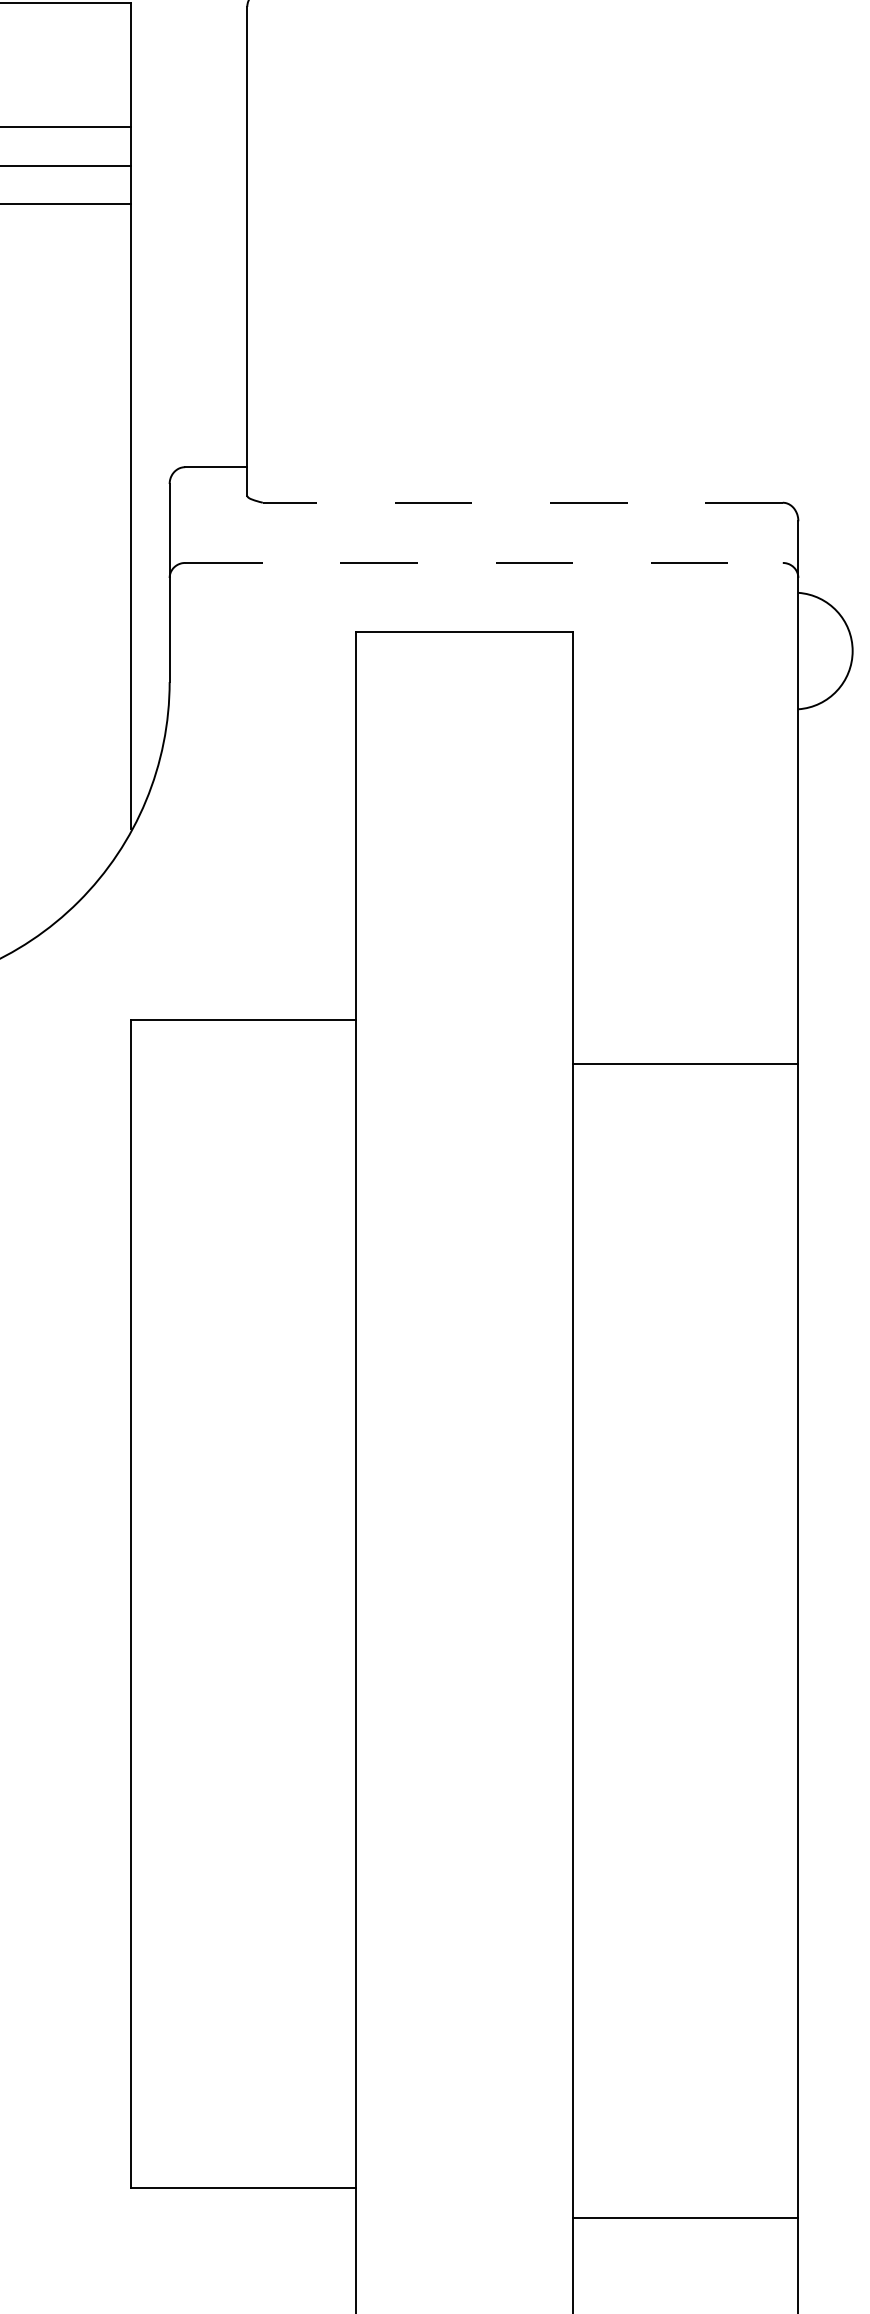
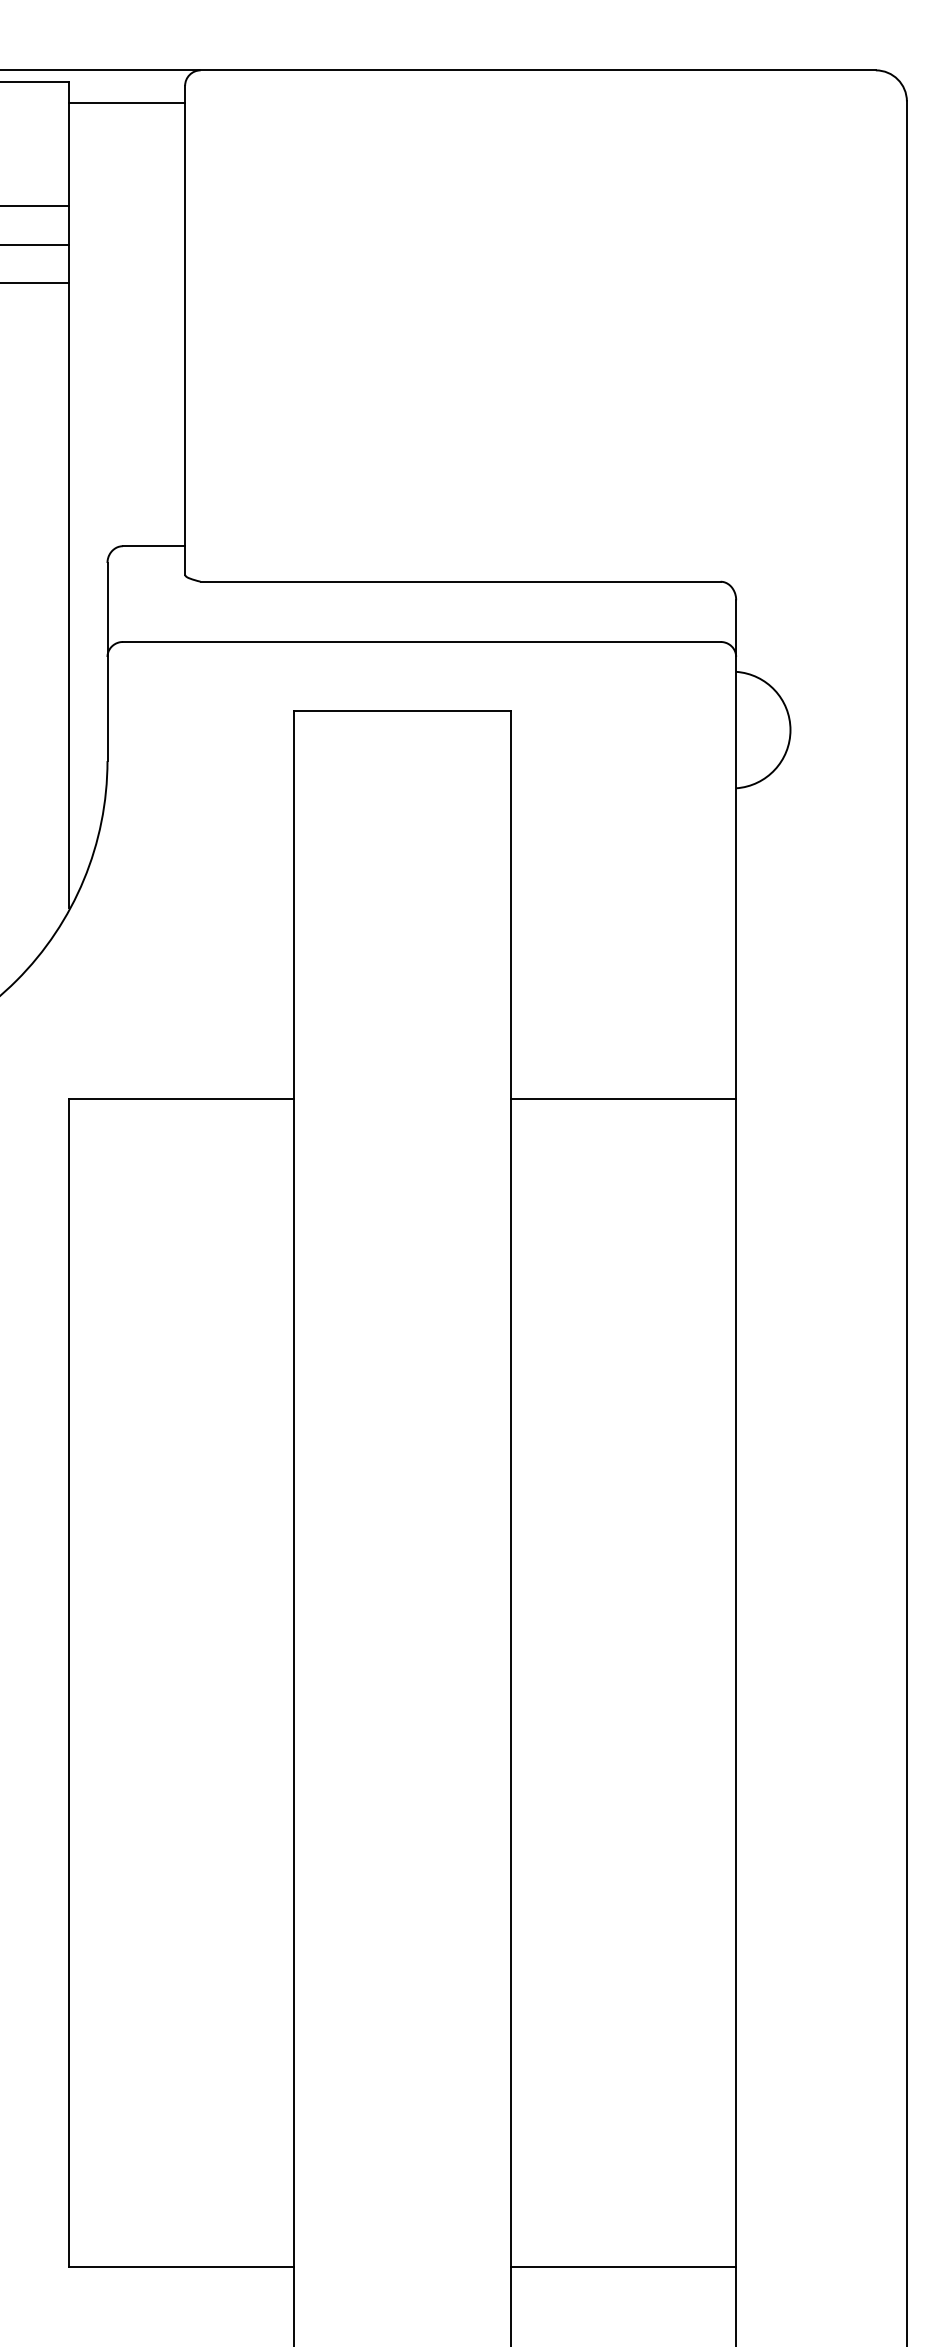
line: (188, 24) -> (126, 103), added
line: (522, 502) -> (460, 581), dashed -> solid
line: (483, 562) -> (421, 641), dashed -> solid
line: (685, 1063) -> (623, 1098), moved
line: (685, 2217) -> (623, 2266), moved

